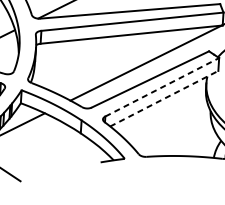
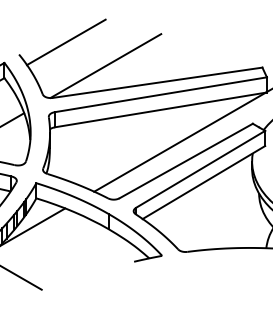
line: (162, 87) -> (201, 169), dashed -> solid
line: (164, 98) -> (204, 182), dashed -> solid

